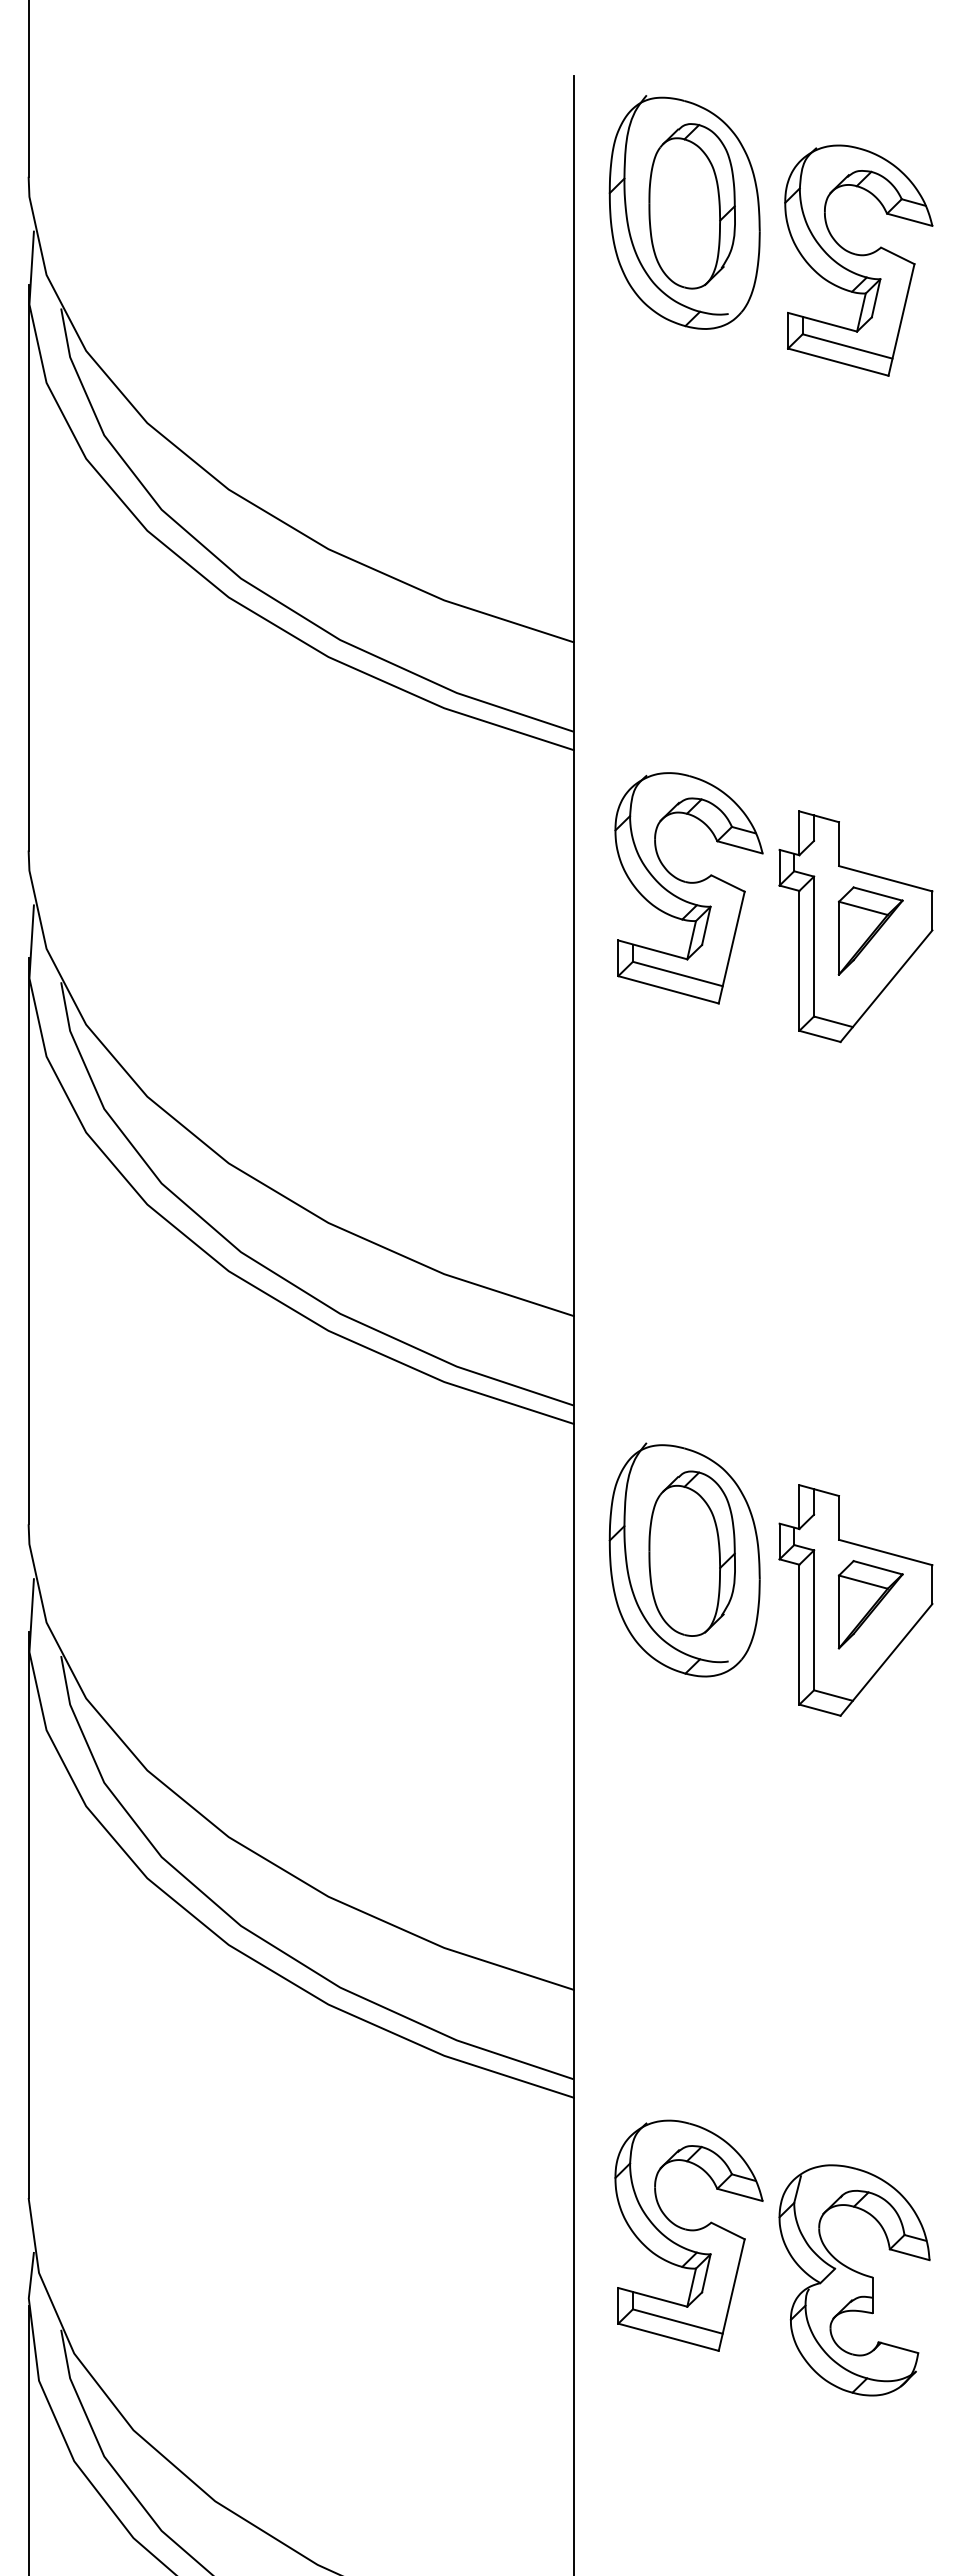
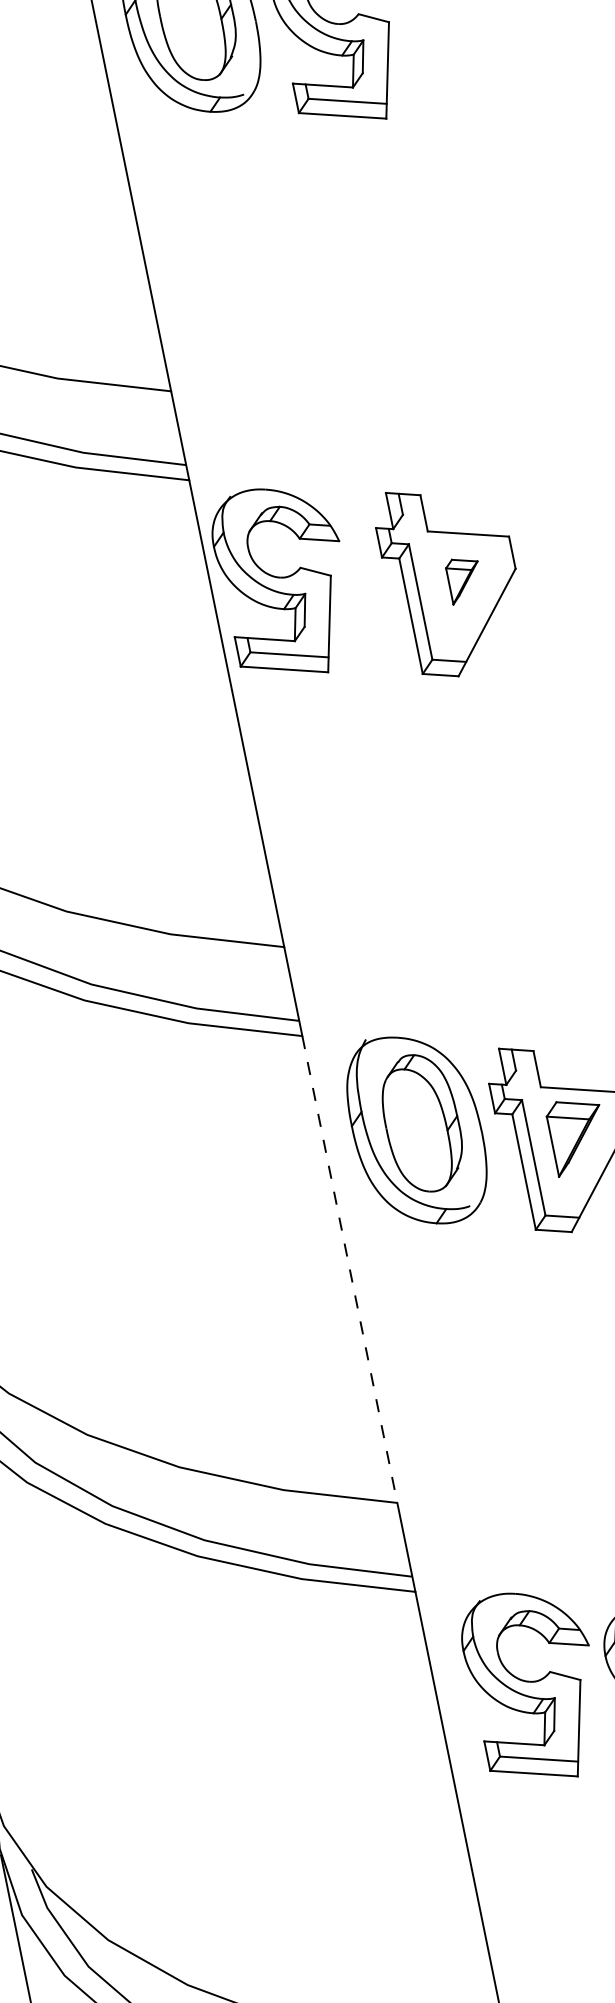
part: (688, 888) -> (283, 582), moved
part: (870, 930) -> (464, 579), size x0.6
line: (573, 1706) -> (349, 1269), solid -> dashed

